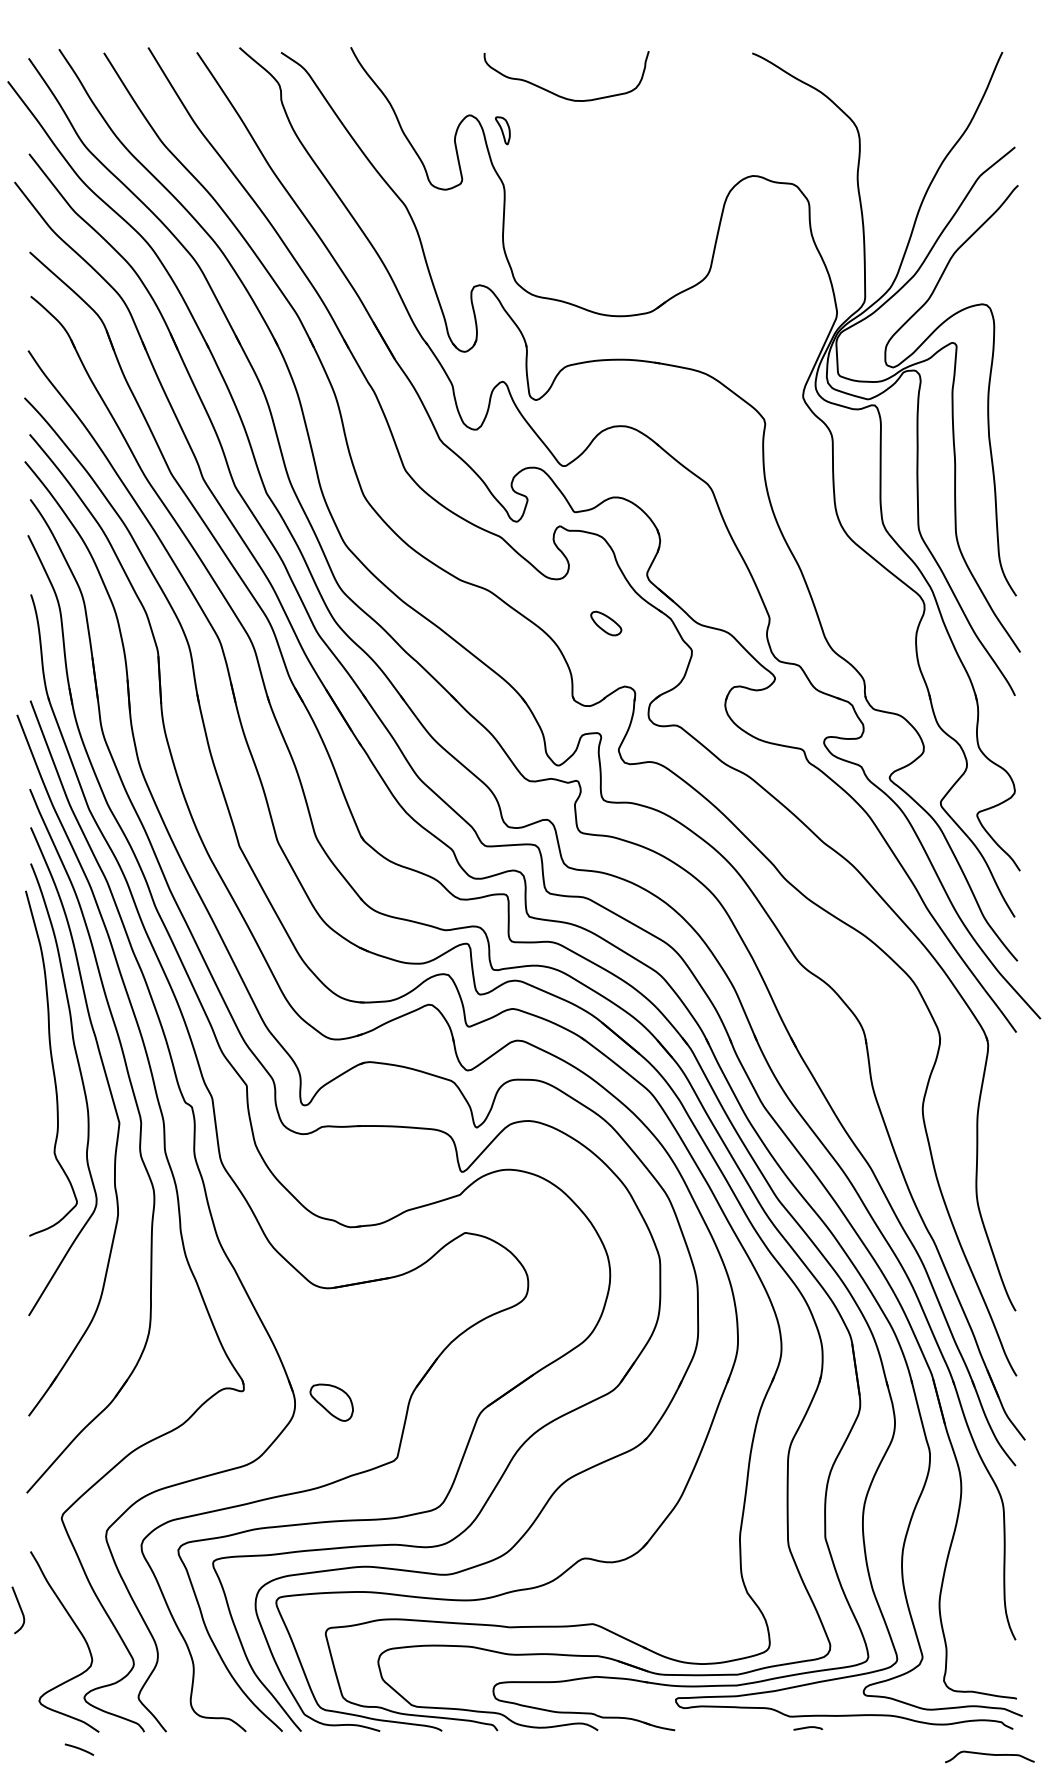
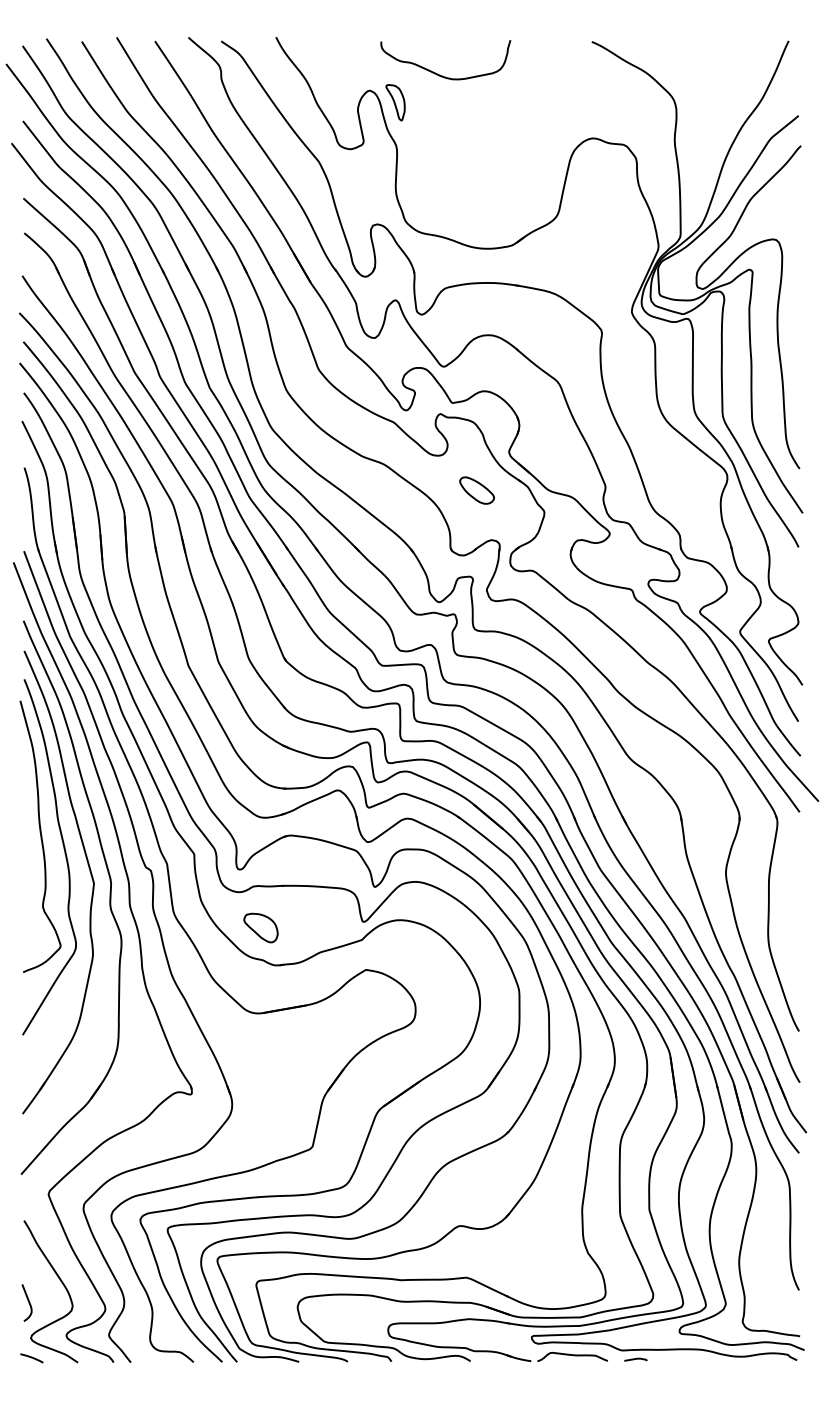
part: (502, 130) -> (395, 102), size x1.67
part: (605, 623) -> (476, 490), size x1.43
part: (331, 1402) -> (260, 927), moved
curve: (20, 1610) -> (28, 1303), moved
curve: (79, 1749) -> (31, 1358), moved
curve: (989, 1755) -> (572, 1355), moved

